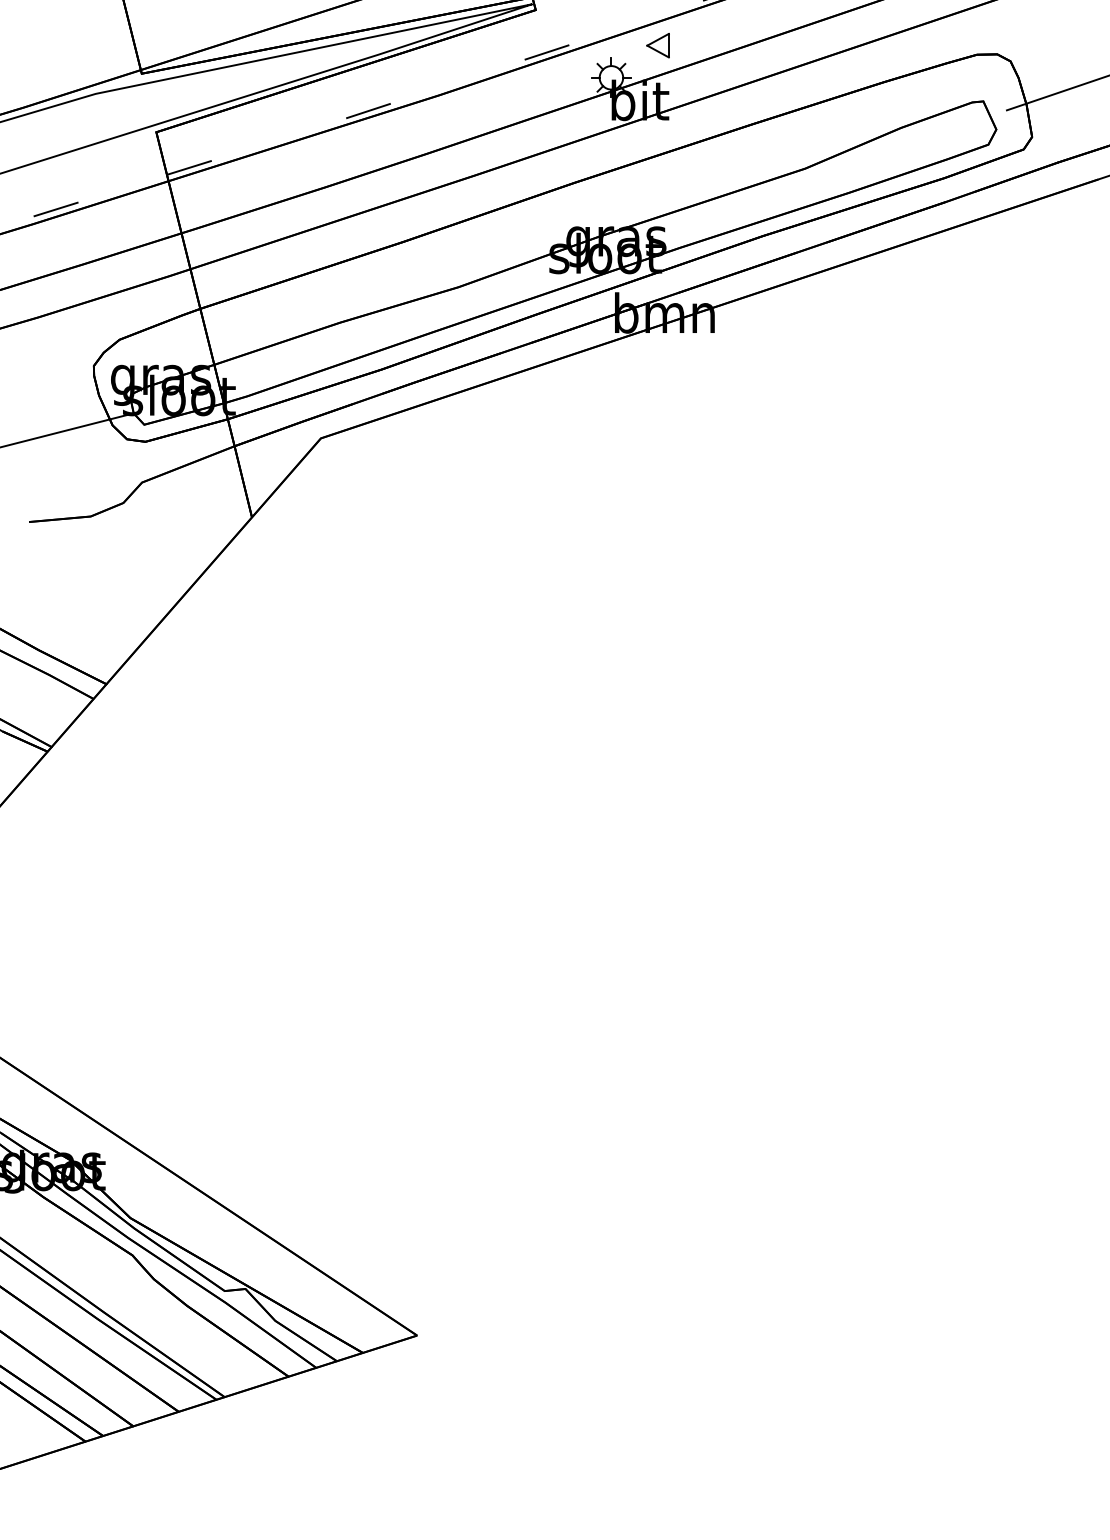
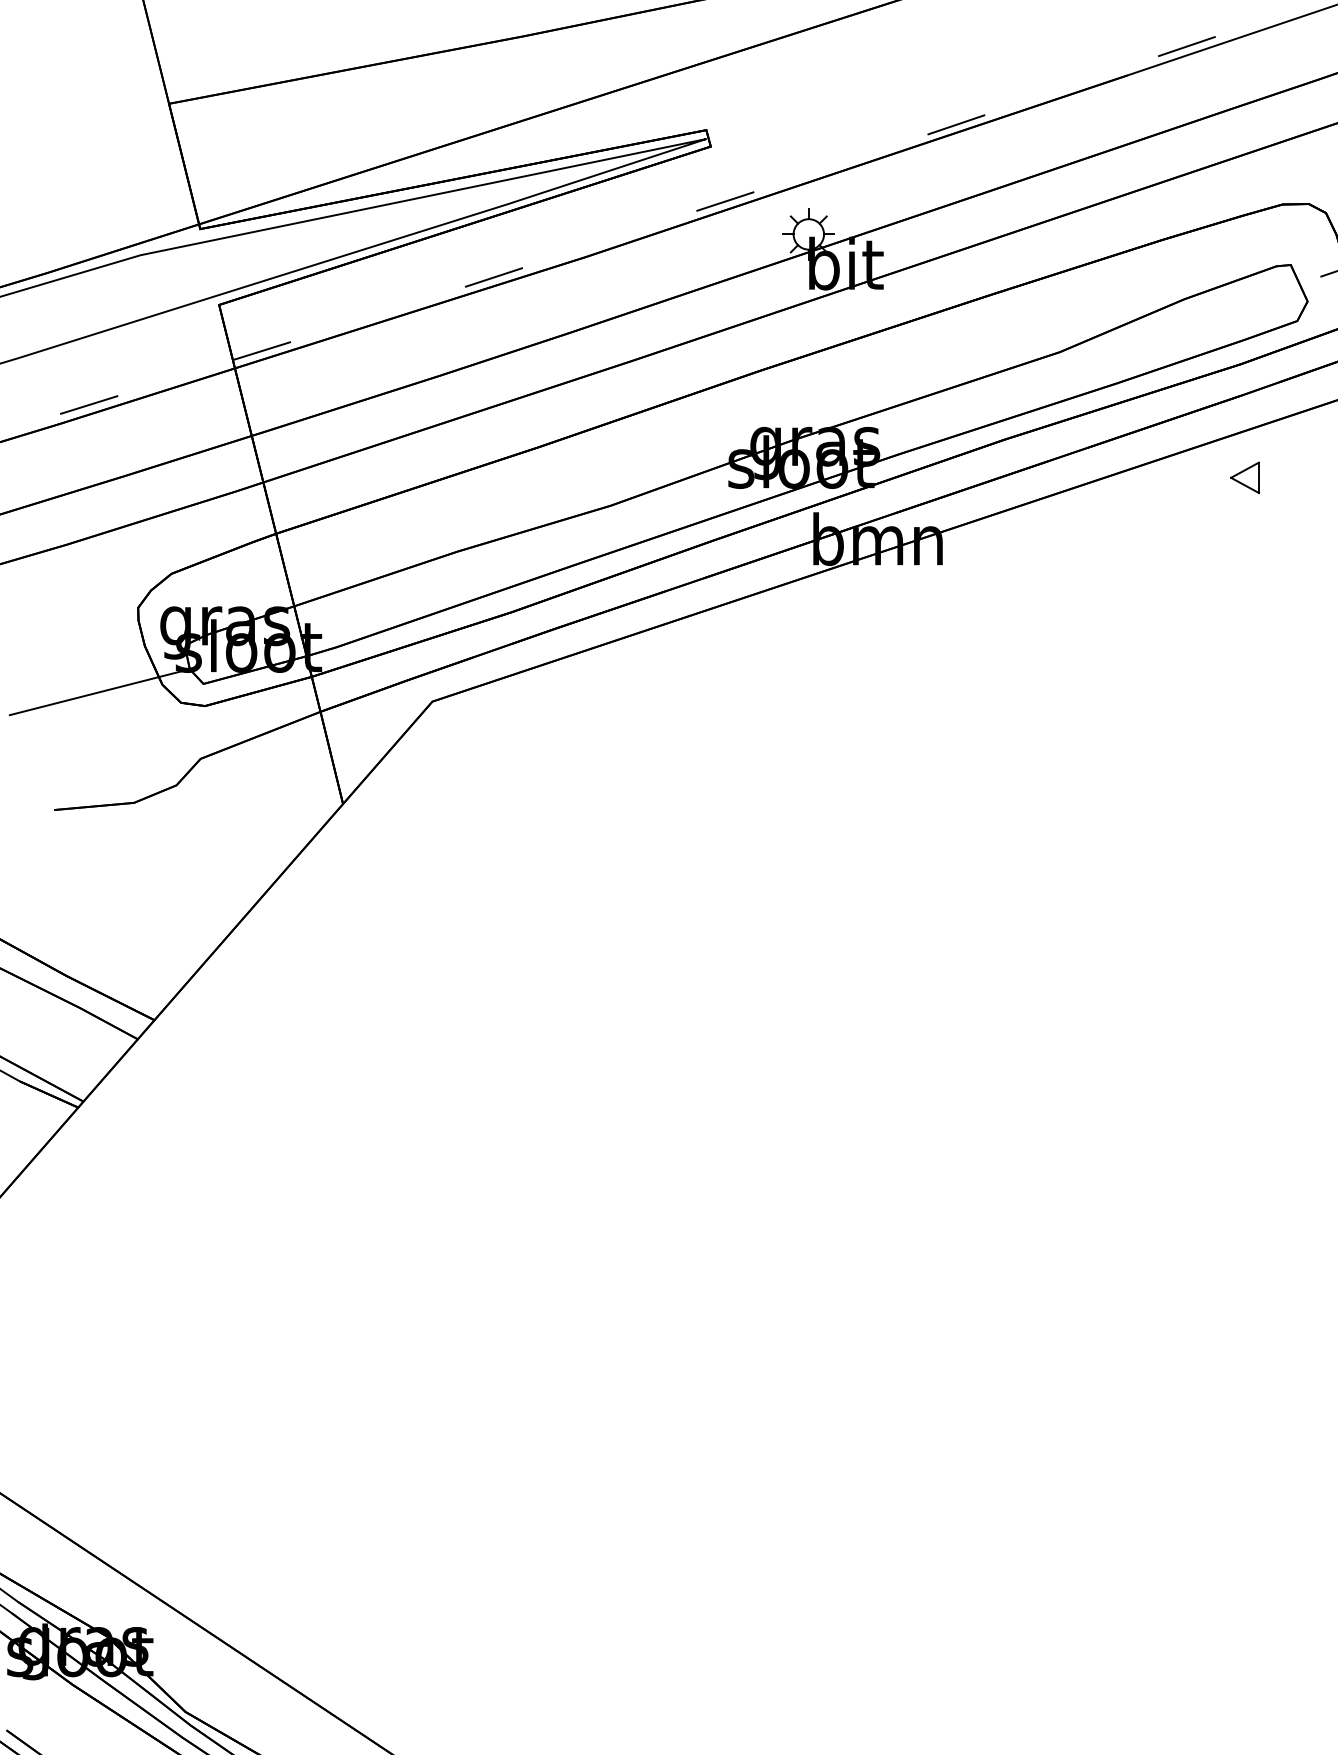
part: (657, 45) -> (1244, 477), moved

